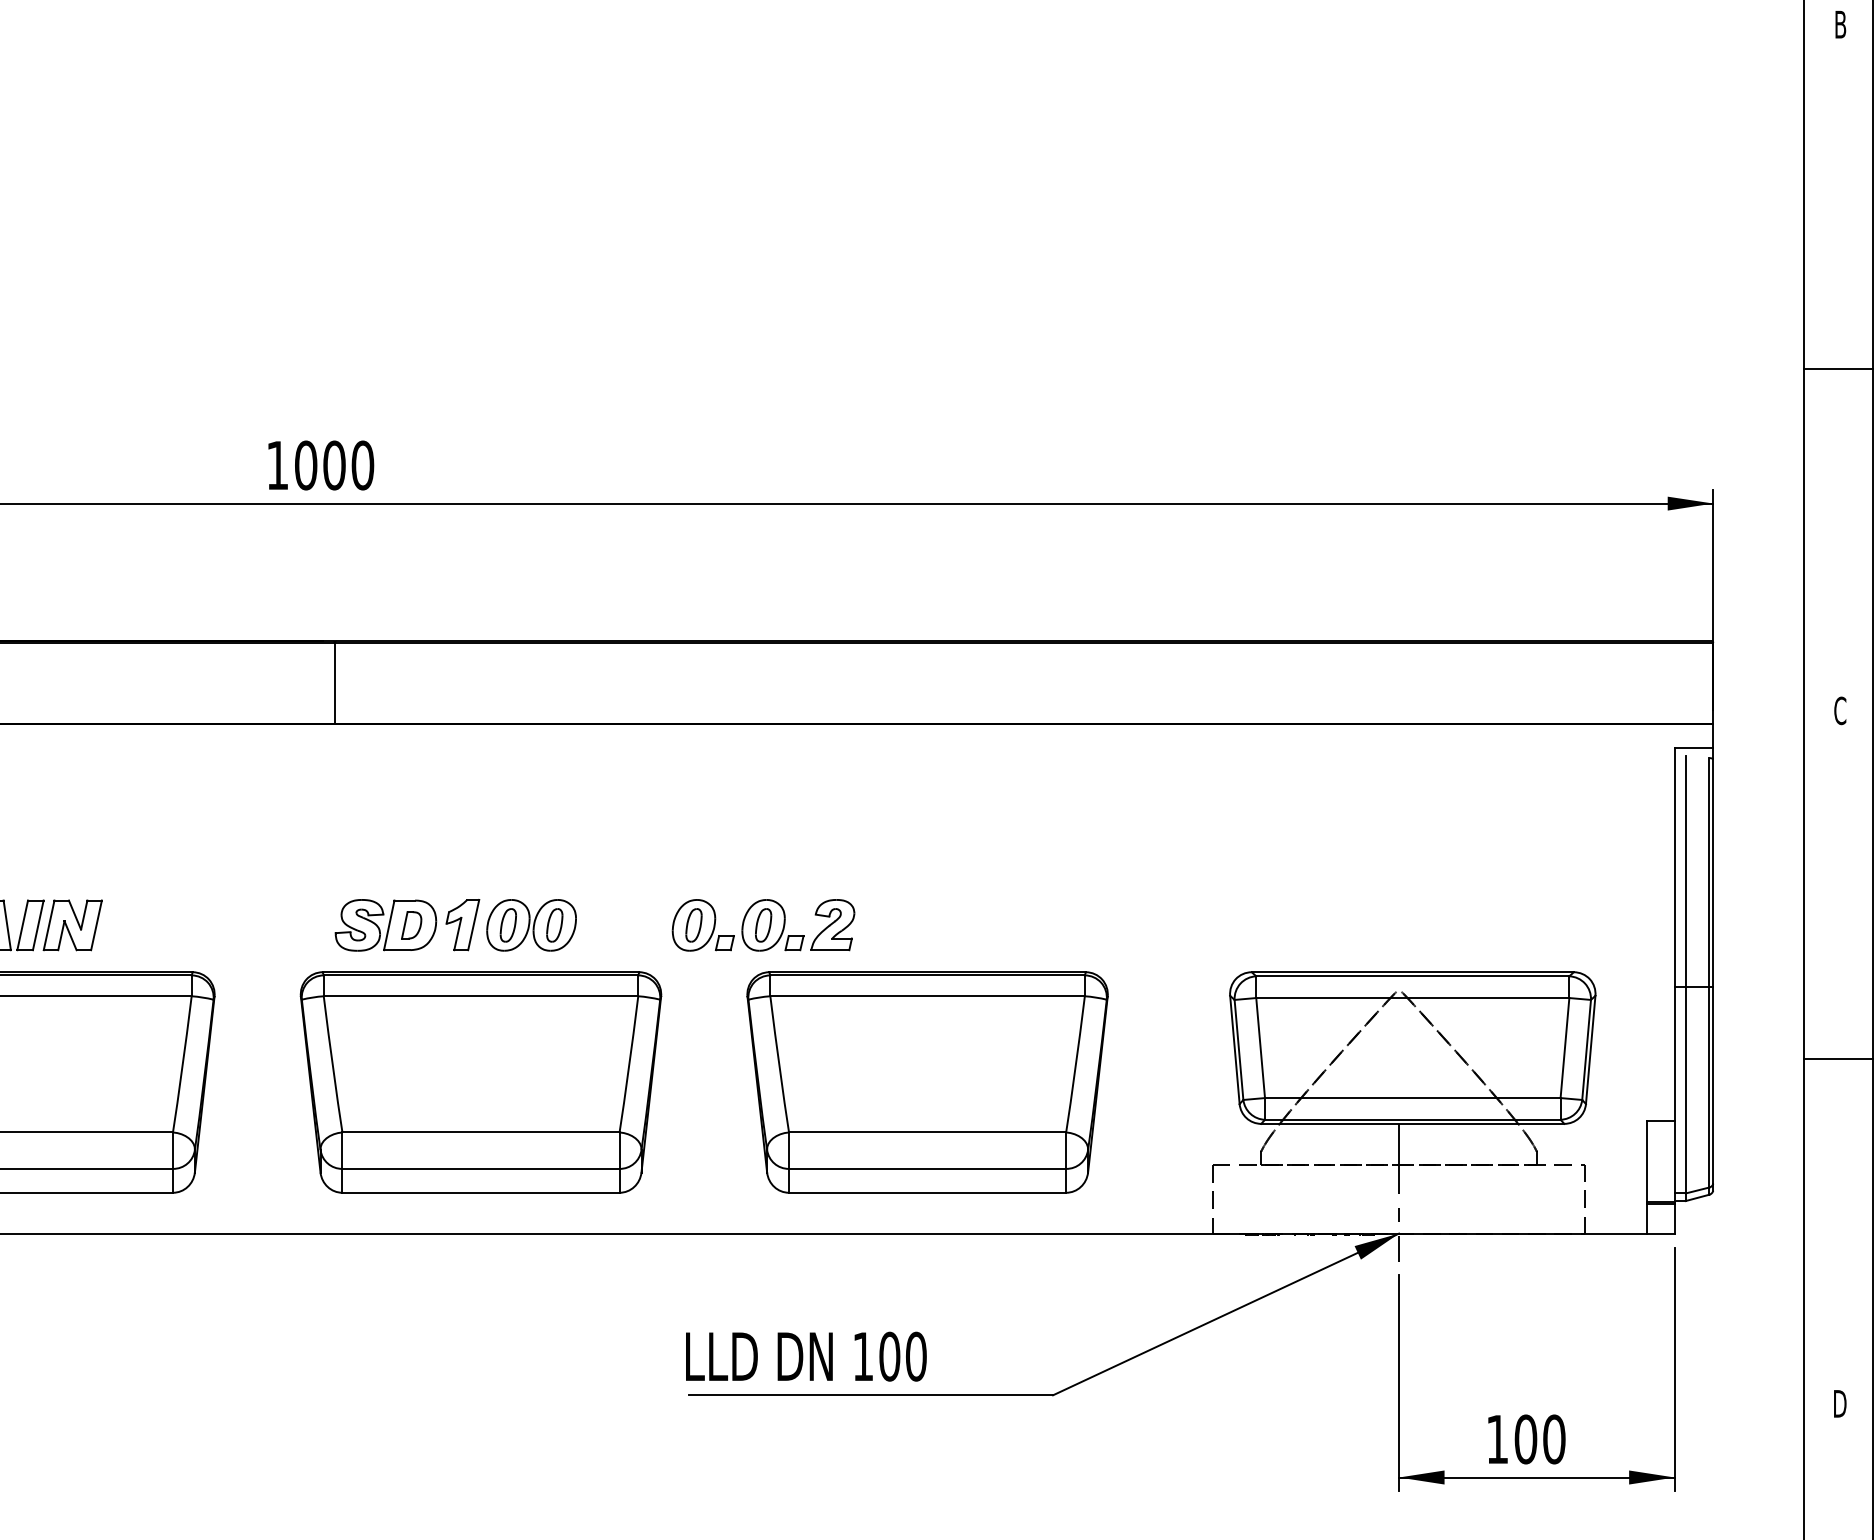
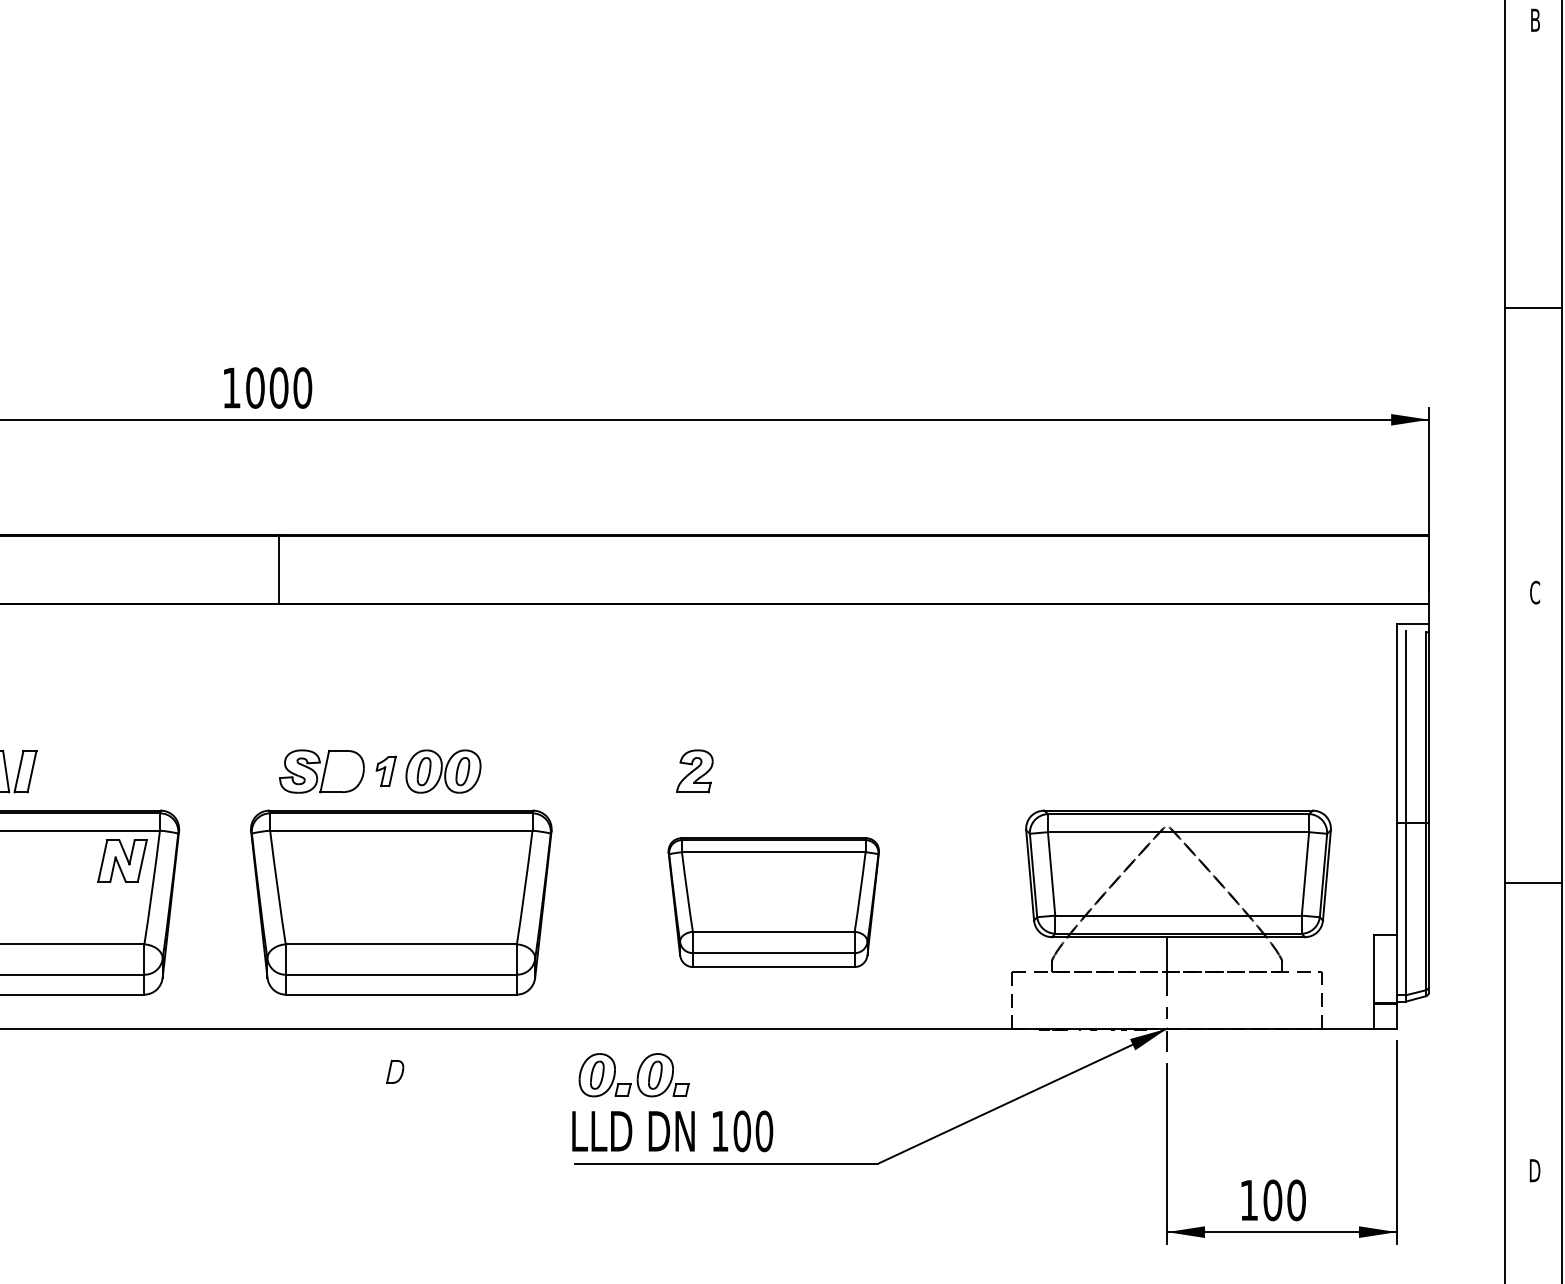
part: (72, 925) -> (122, 860), moved
part: (411, 925) -> (395, 1071), moved
part: (462, 925) -> (385, 771), size x0.7
part: (737, 925) -> (633, 1075), moved
part: (927, 1082) -> (773, 902), size x0.7

